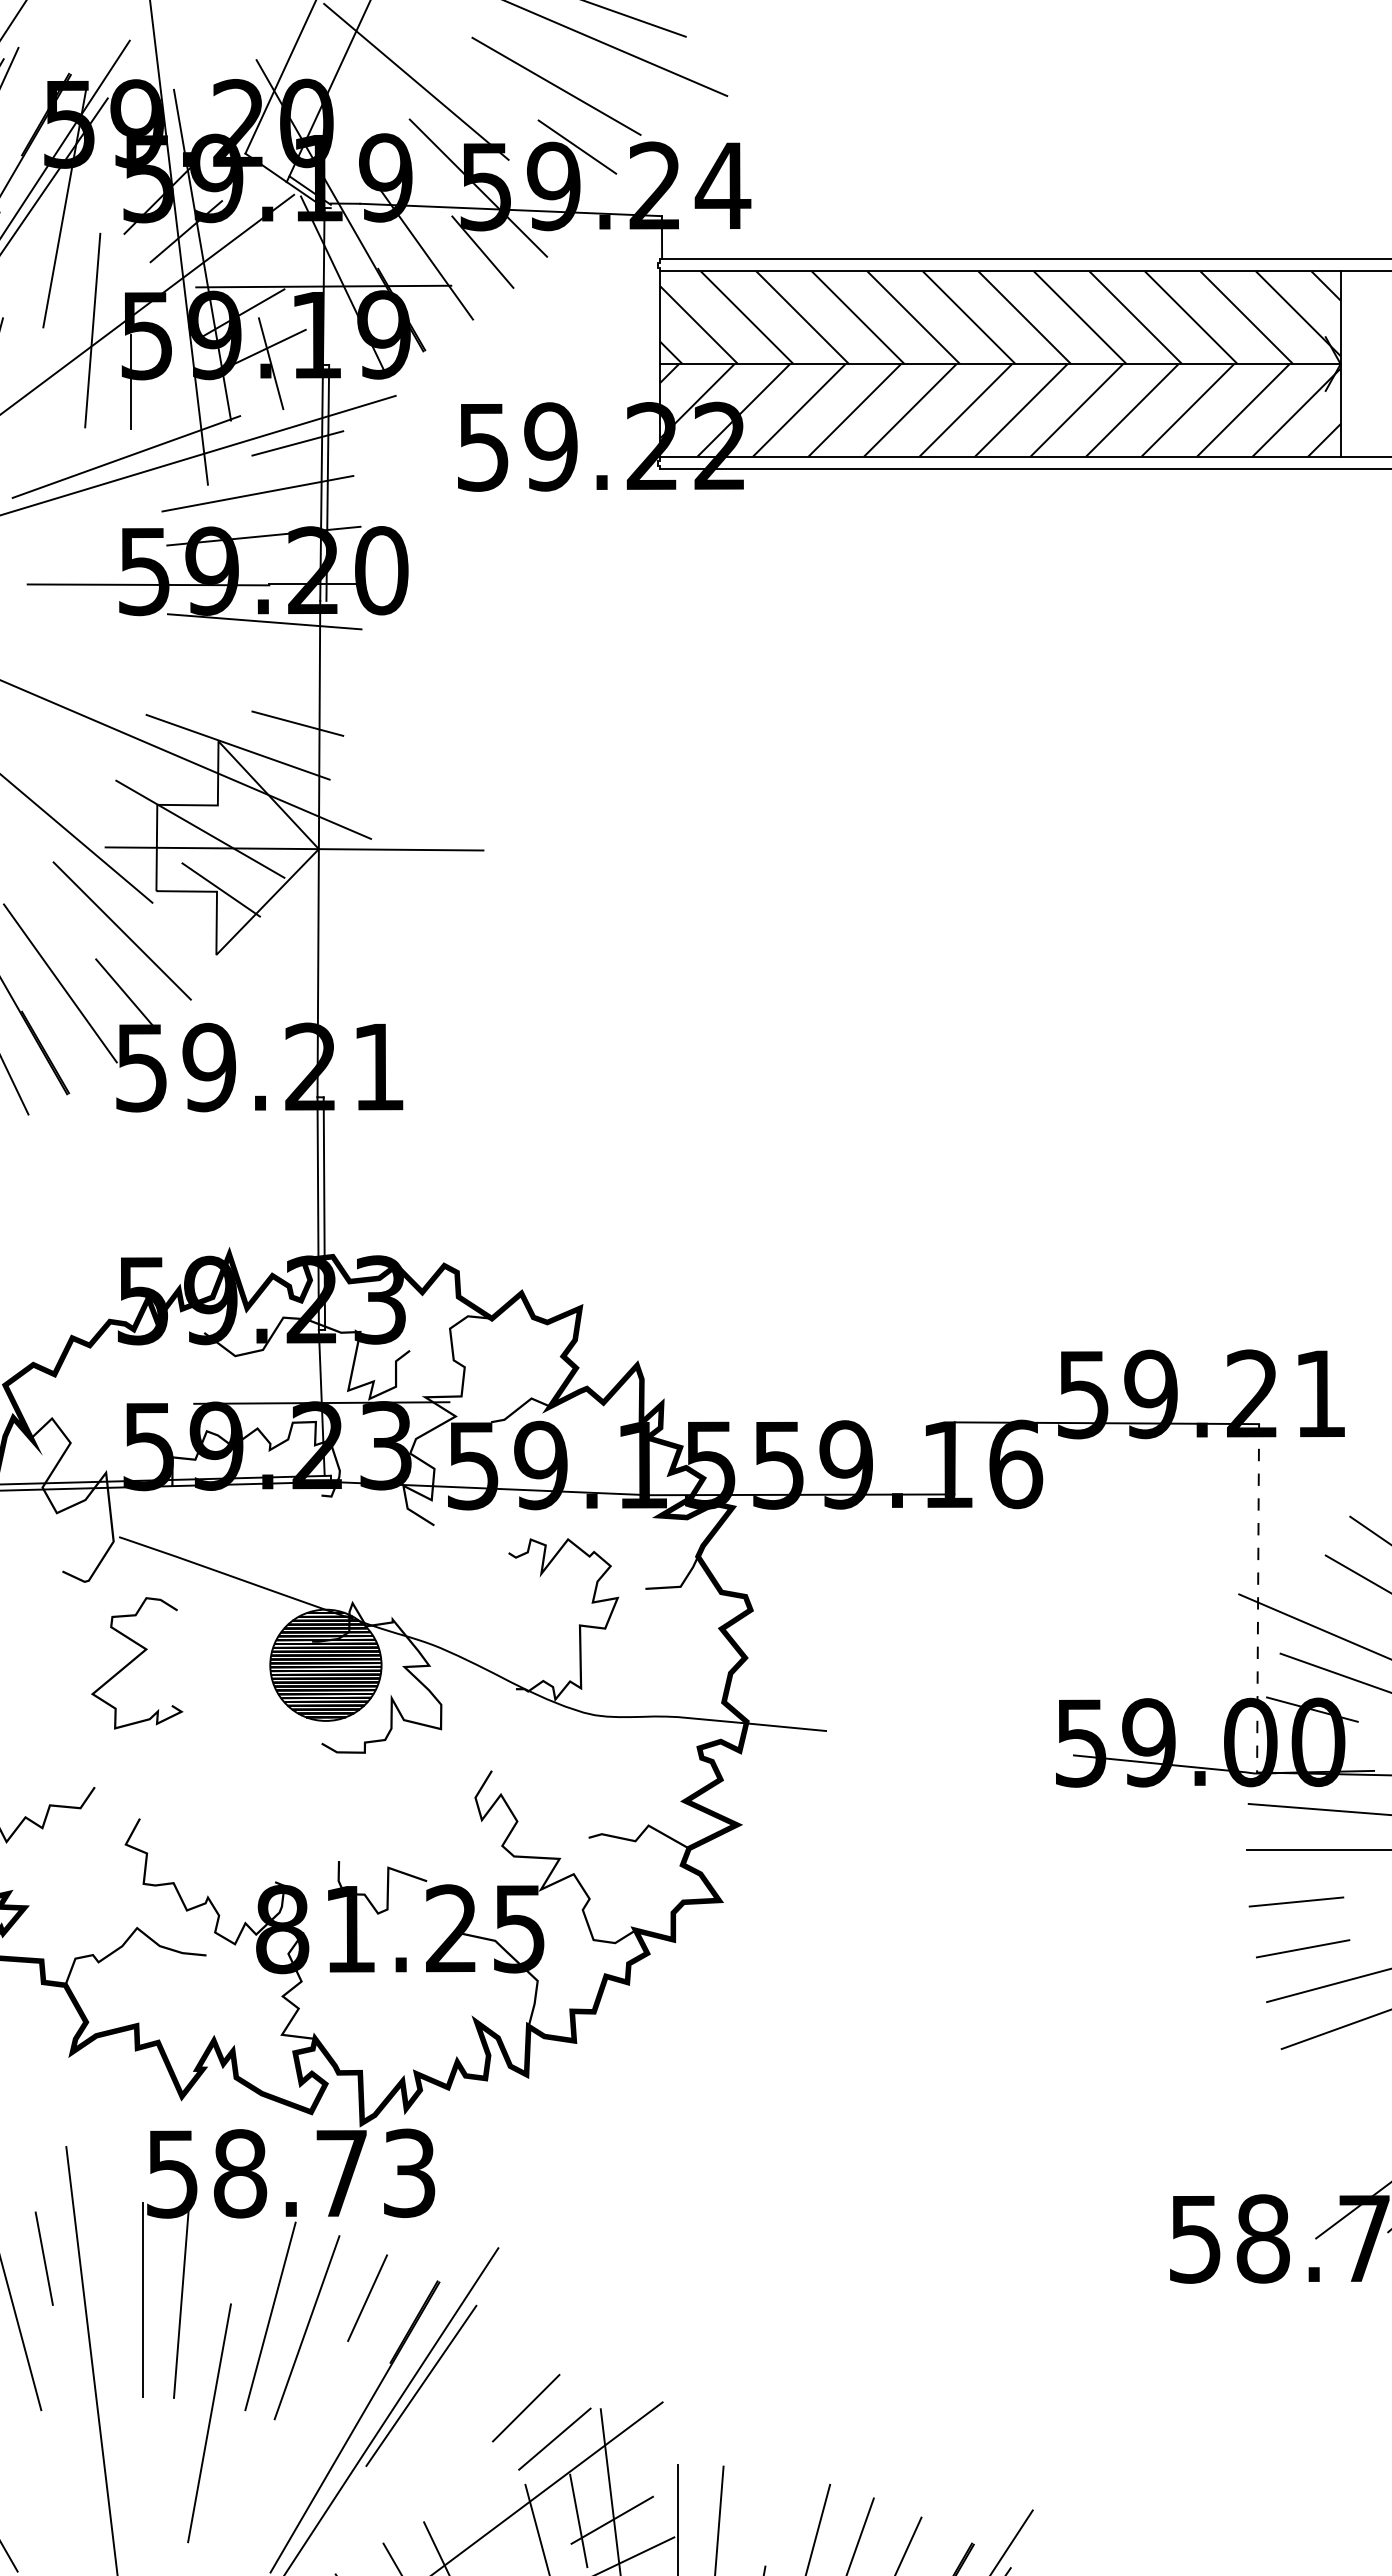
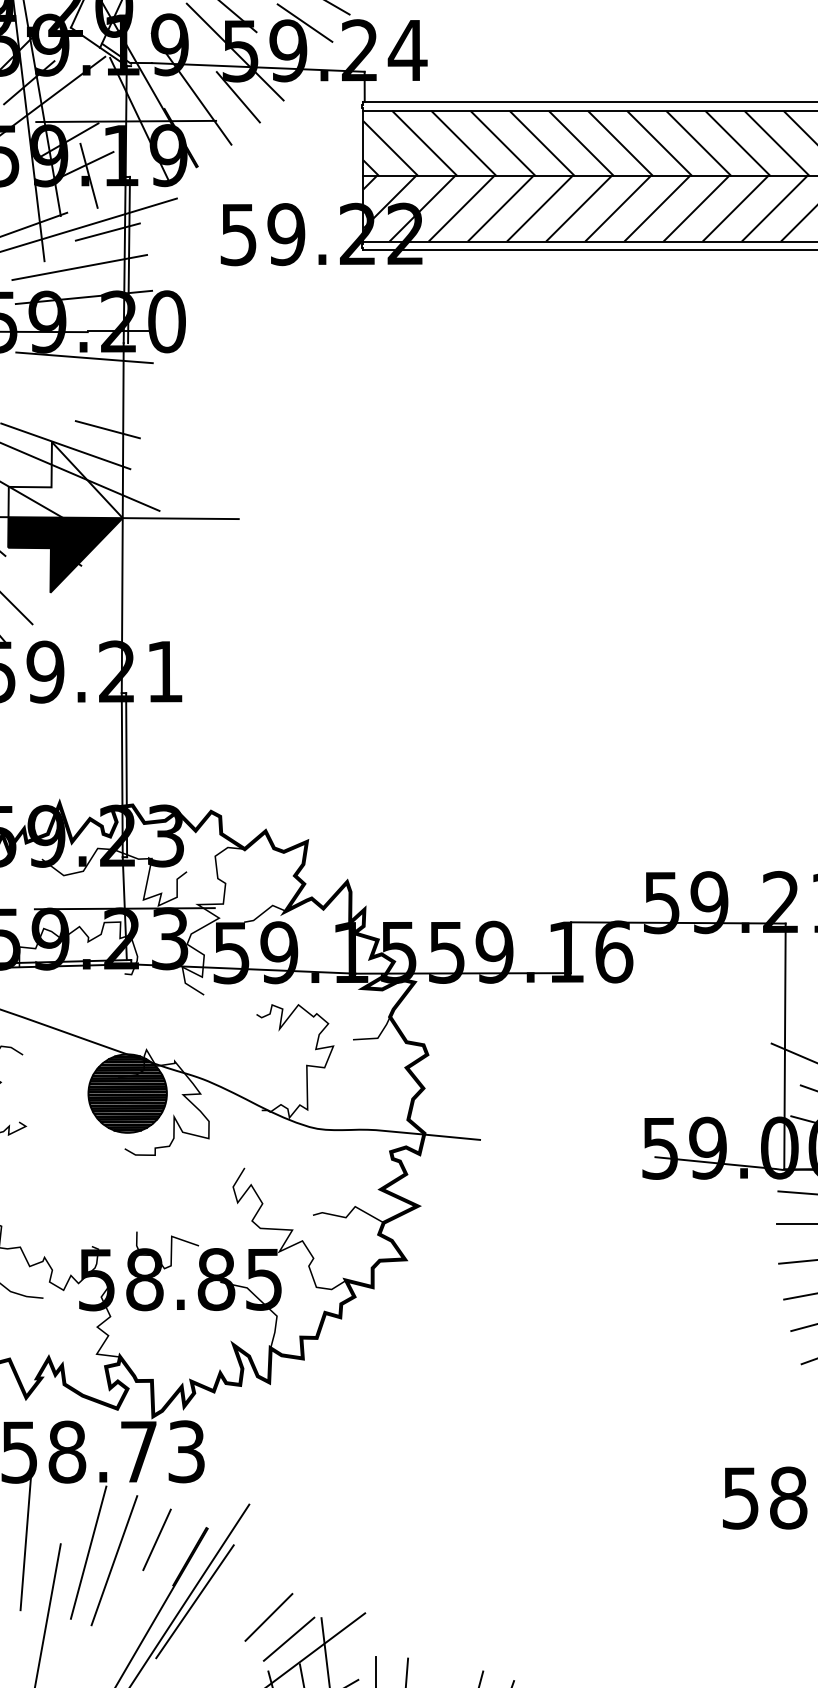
fill: (237, 900) -> (65, 554), added
line: (1258, 1598) -> (785, 1046), dashed -> solid
text: (367, 1929) -> (157, 1279), 81.25 -> 58.85

